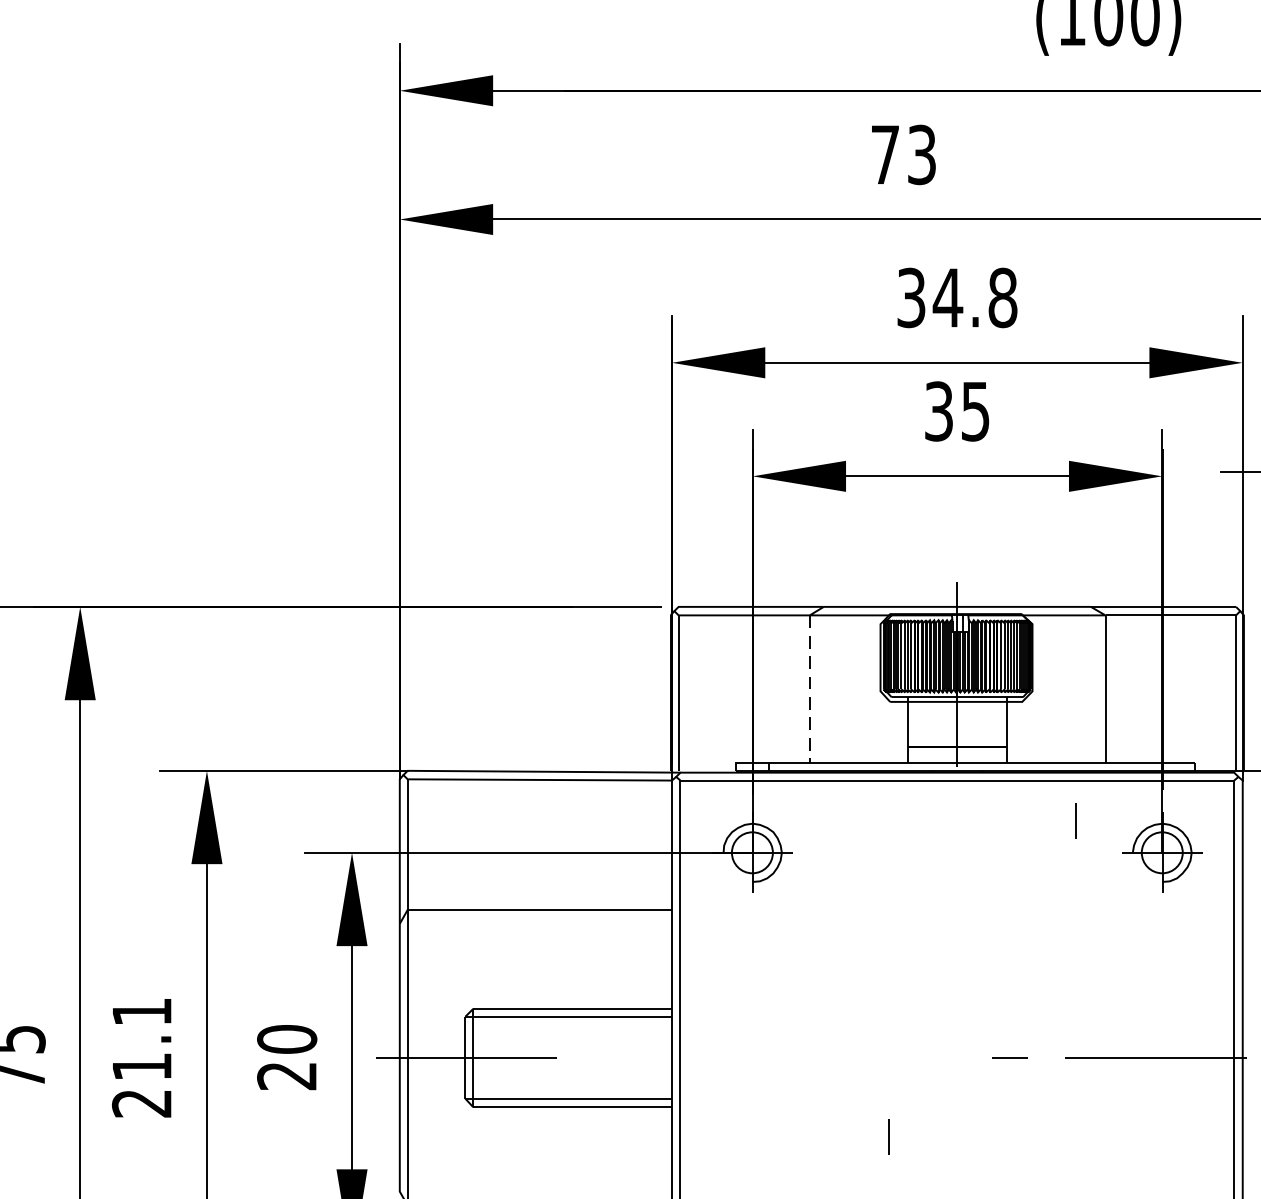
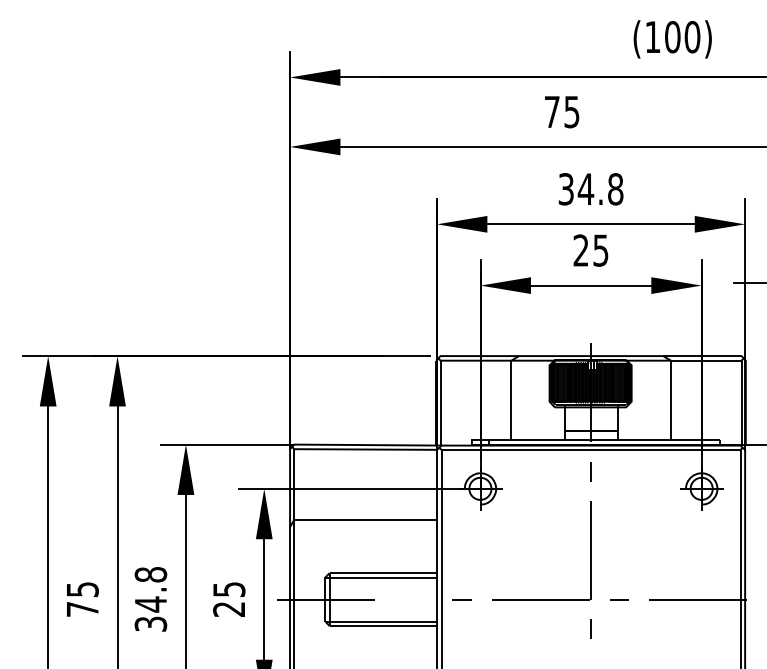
text: (922, 153) -> (572, 111), 73 -> 75
text: (937, 411) -> (580, 250), 35 -> 25
line: (809, 689) -> (511, 400), dashed -> solid
line: (1074, 820) -> (590, 471), moved
part: (956, 966) -> (590, 550), added
text: (287, 1039) -> (229, 589), 20 -> 25
text: (141, 1057) -> (150, 599), 21.1 -> 34.8
line: (717, 1057) -> (461, 599), added
line: (887, 1135) -> (590, 628), moved

